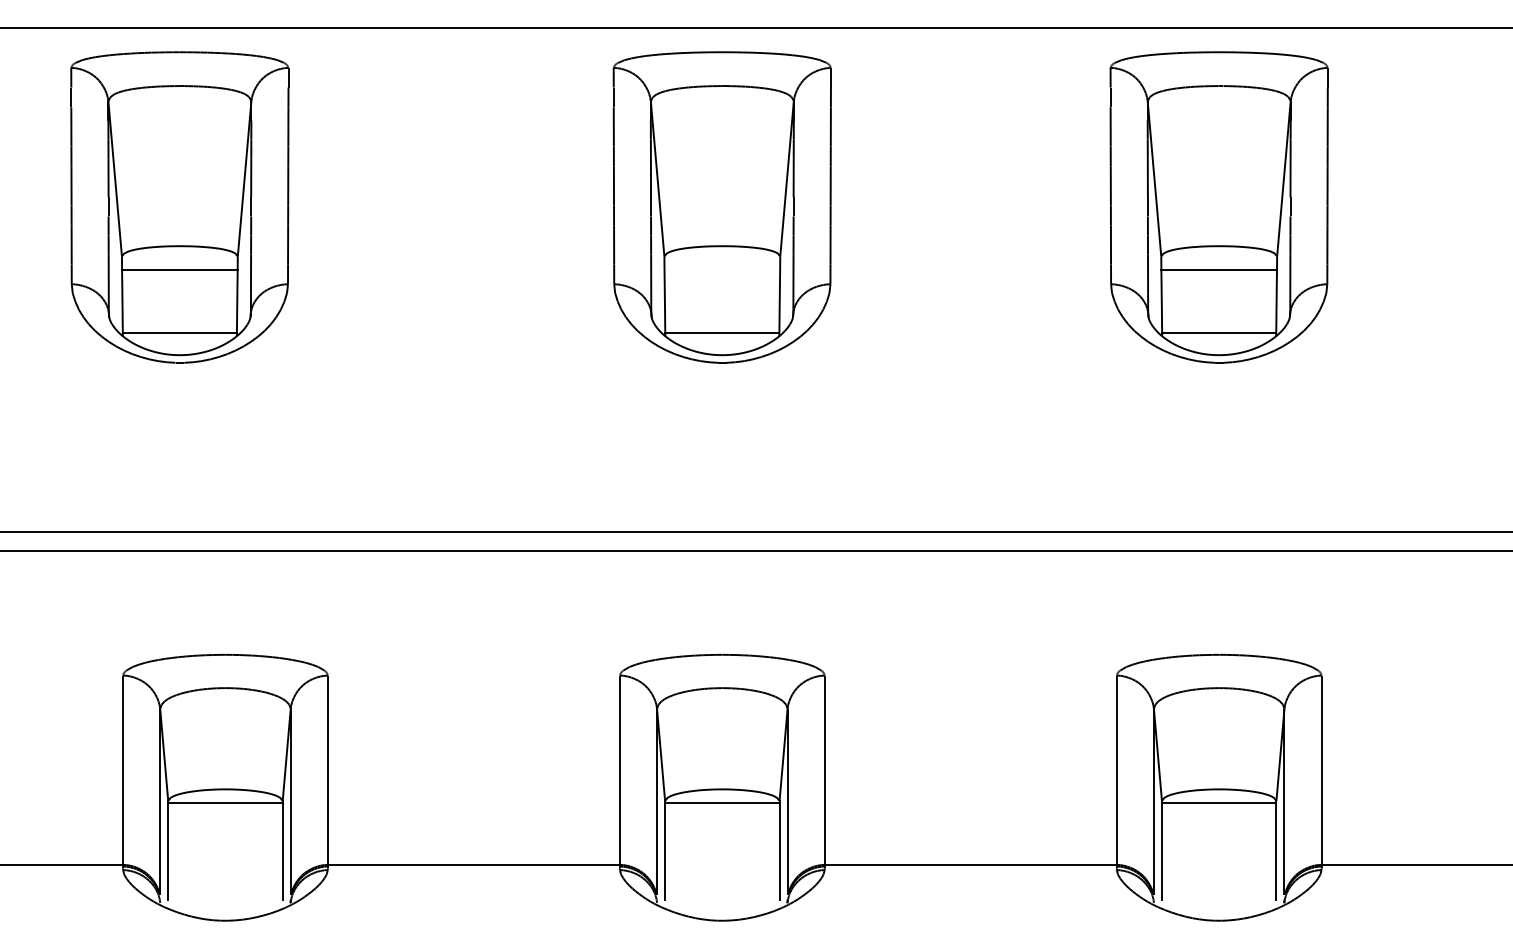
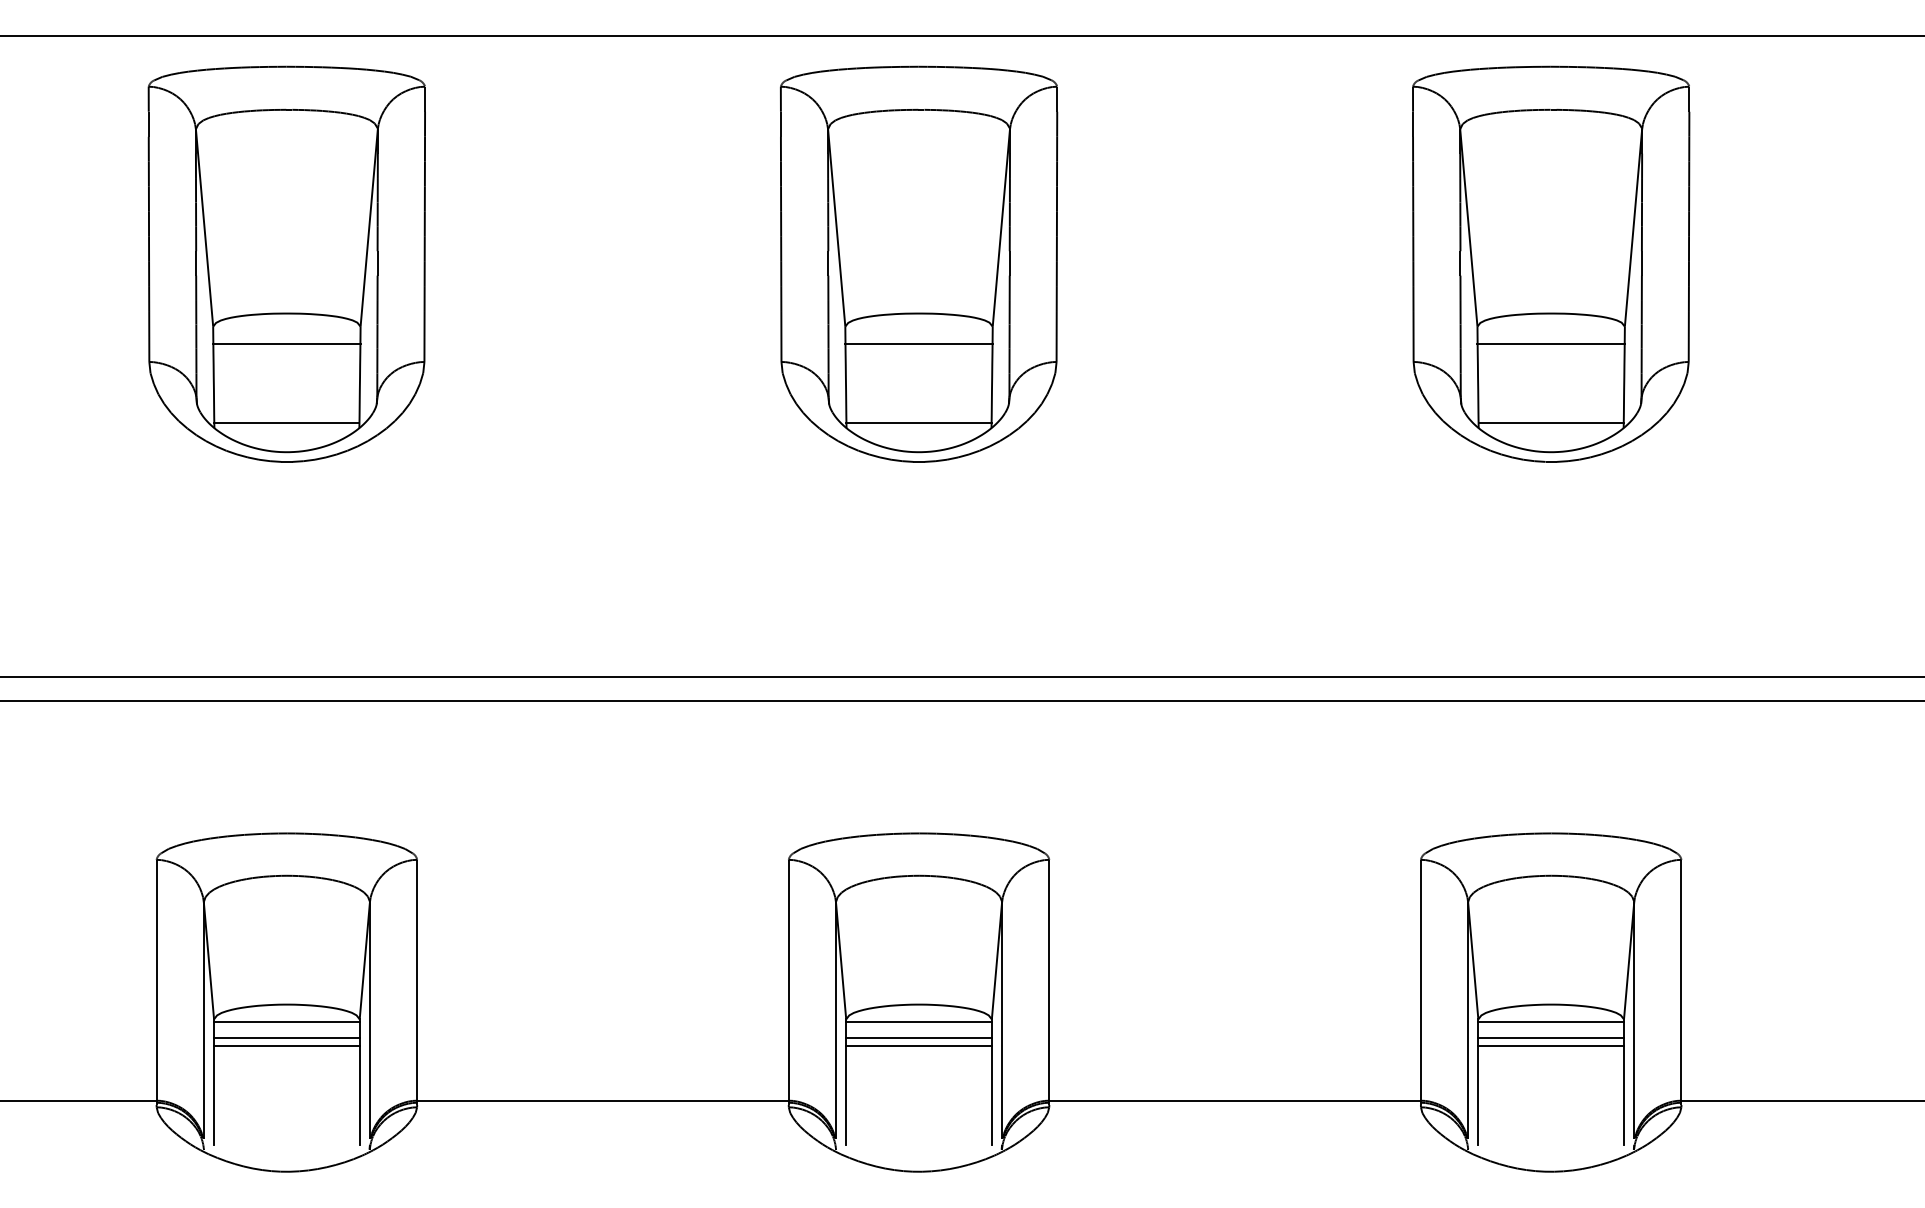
part: (179, 206) -> (286, 263), moved
line: (721, 270) -> (918, 344), added
line: (225, 815) -> (286, 1037), added
line: (721, 815) -> (918, 1037), added
line: (1219, 815) -> (1551, 1037), added
line: (225, 821) -> (286, 1045), added
line: (721, 821) -> (918, 1045), added
line: (1219, 821) -> (1551, 1045), added

